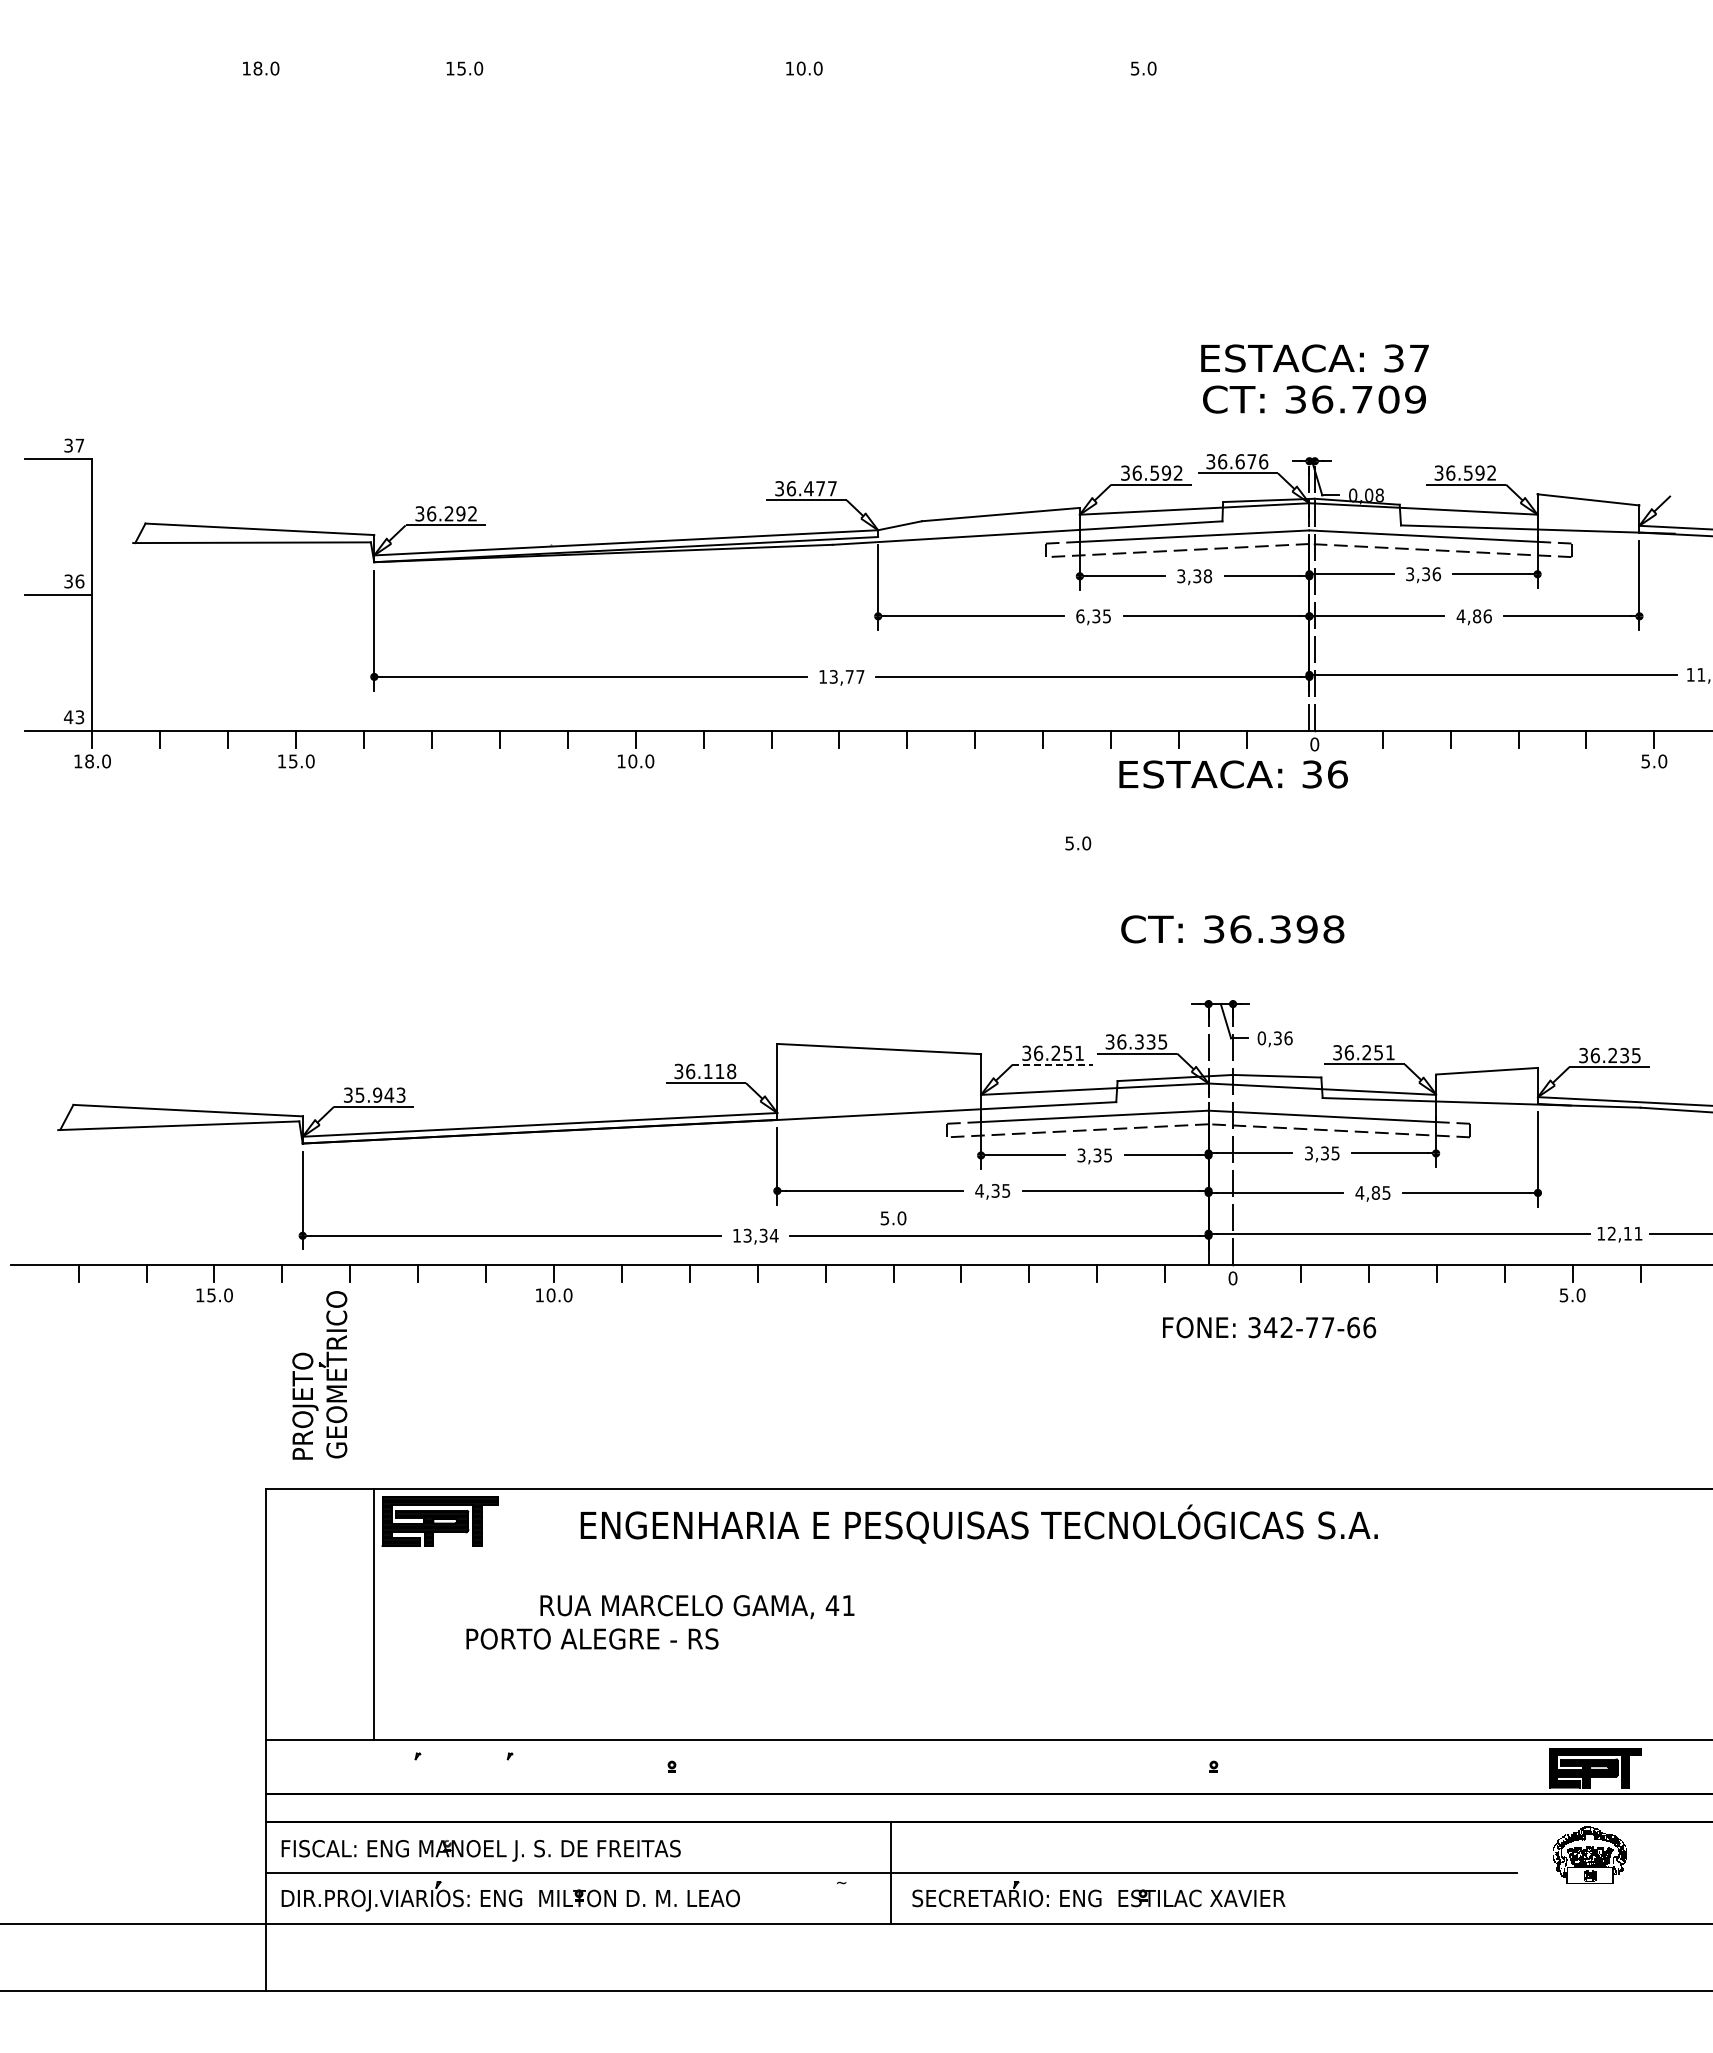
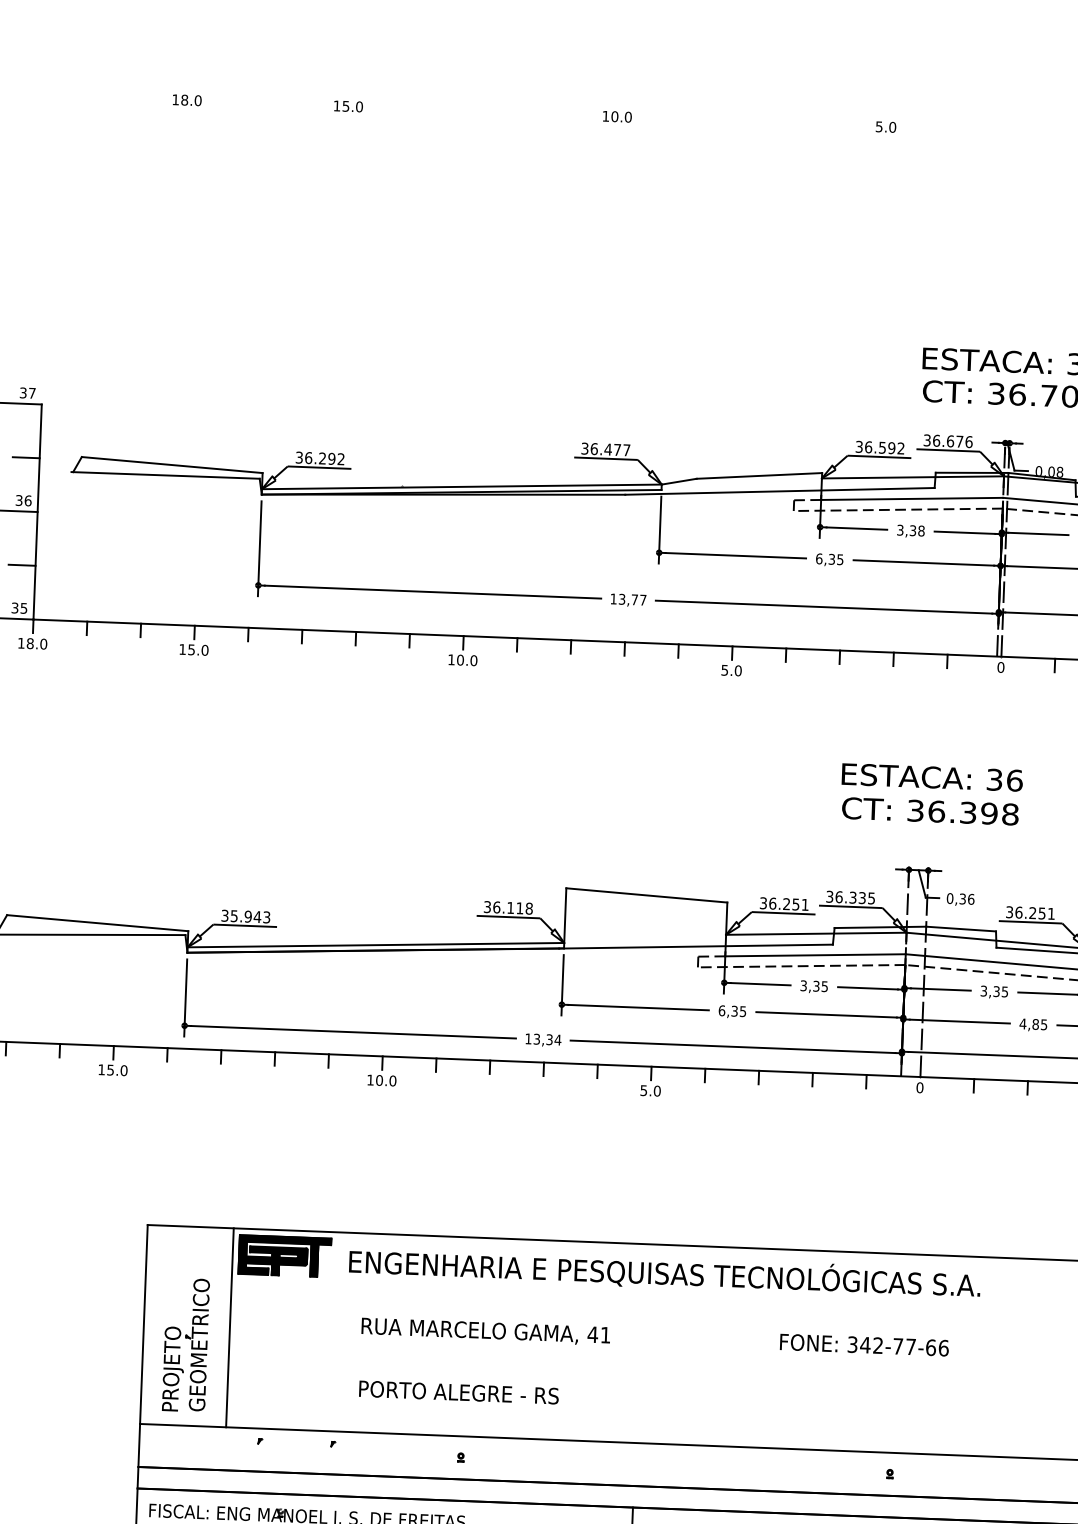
line: (75, 527) -> (26, 458), added
line: (75, 662) -> (22, 564), added
text: (73, 717) -> (18, 608), 43 -> 35
text: (1233, 774) -> (932, 777), moved
text: (1078, 843) -> (731, 670), moved
line: (1053, 1064) -> (784, 912), dashed -> solid
text: (979, 1190) -> (721, 1010), 4,35 -> 6,35
text: (893, 1218) -> (650, 1090), moved
text: (1269, 1327) -> (864, 1345), moved
part: (326, 1375) -> (191, 1345), moved
text: (978, 1523) -> (664, 1272), moved
text: (592, 1638) -> (459, 1392), moved

